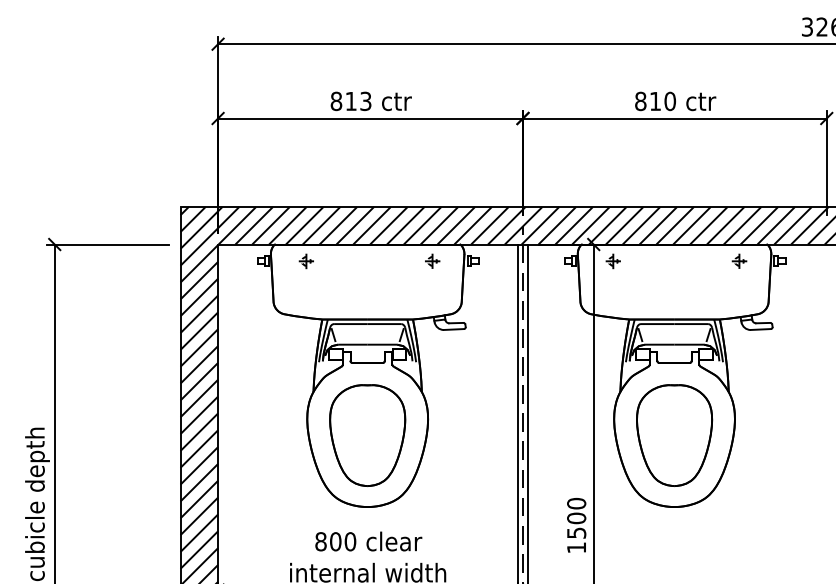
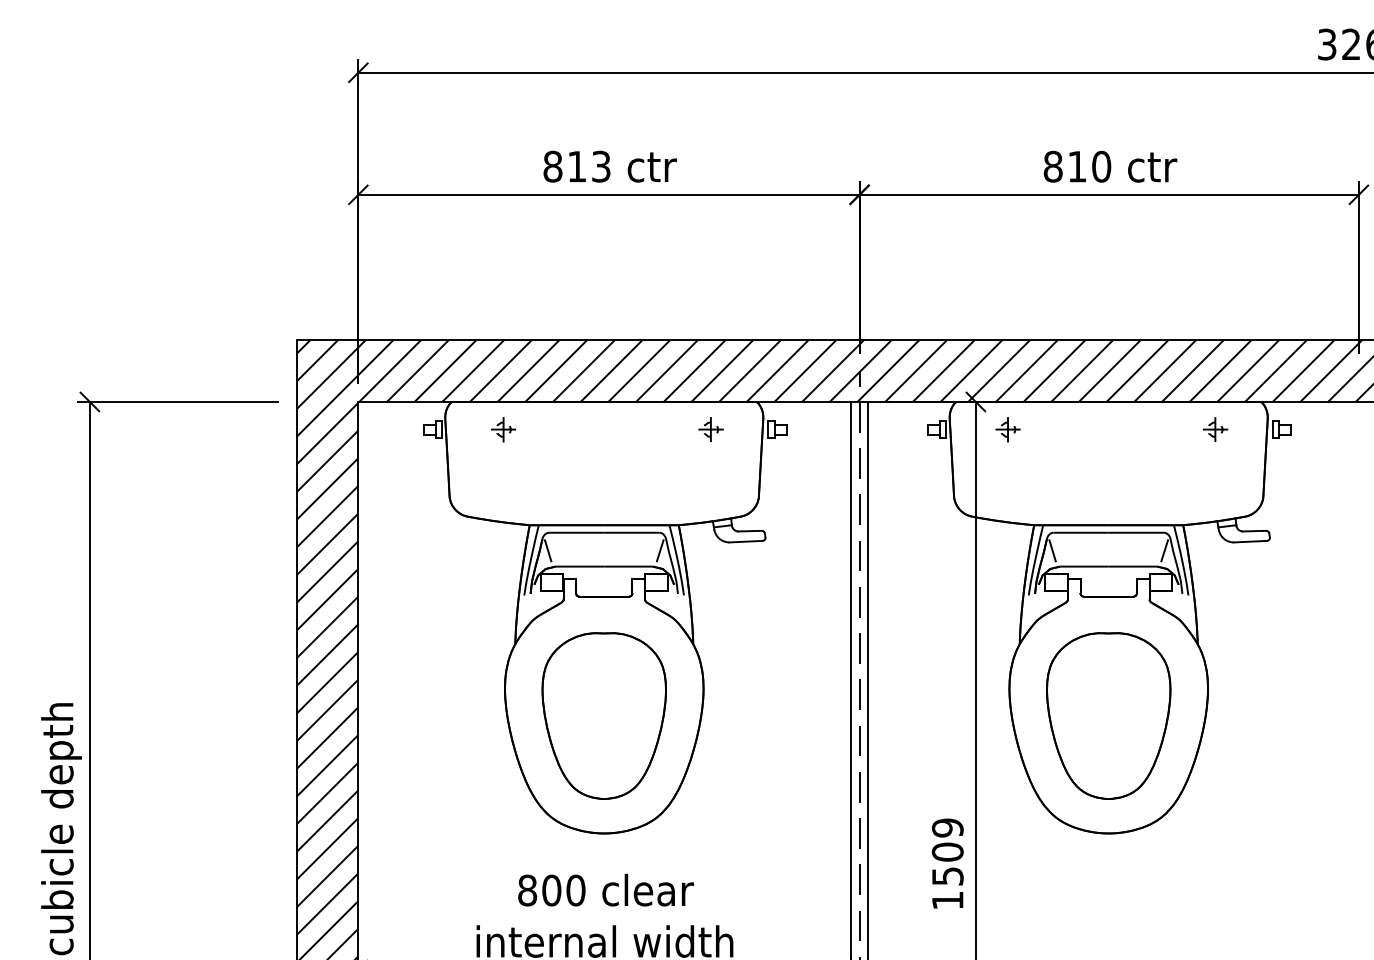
text: (576, 503) -> (947, 827), 1500 -> 1509

